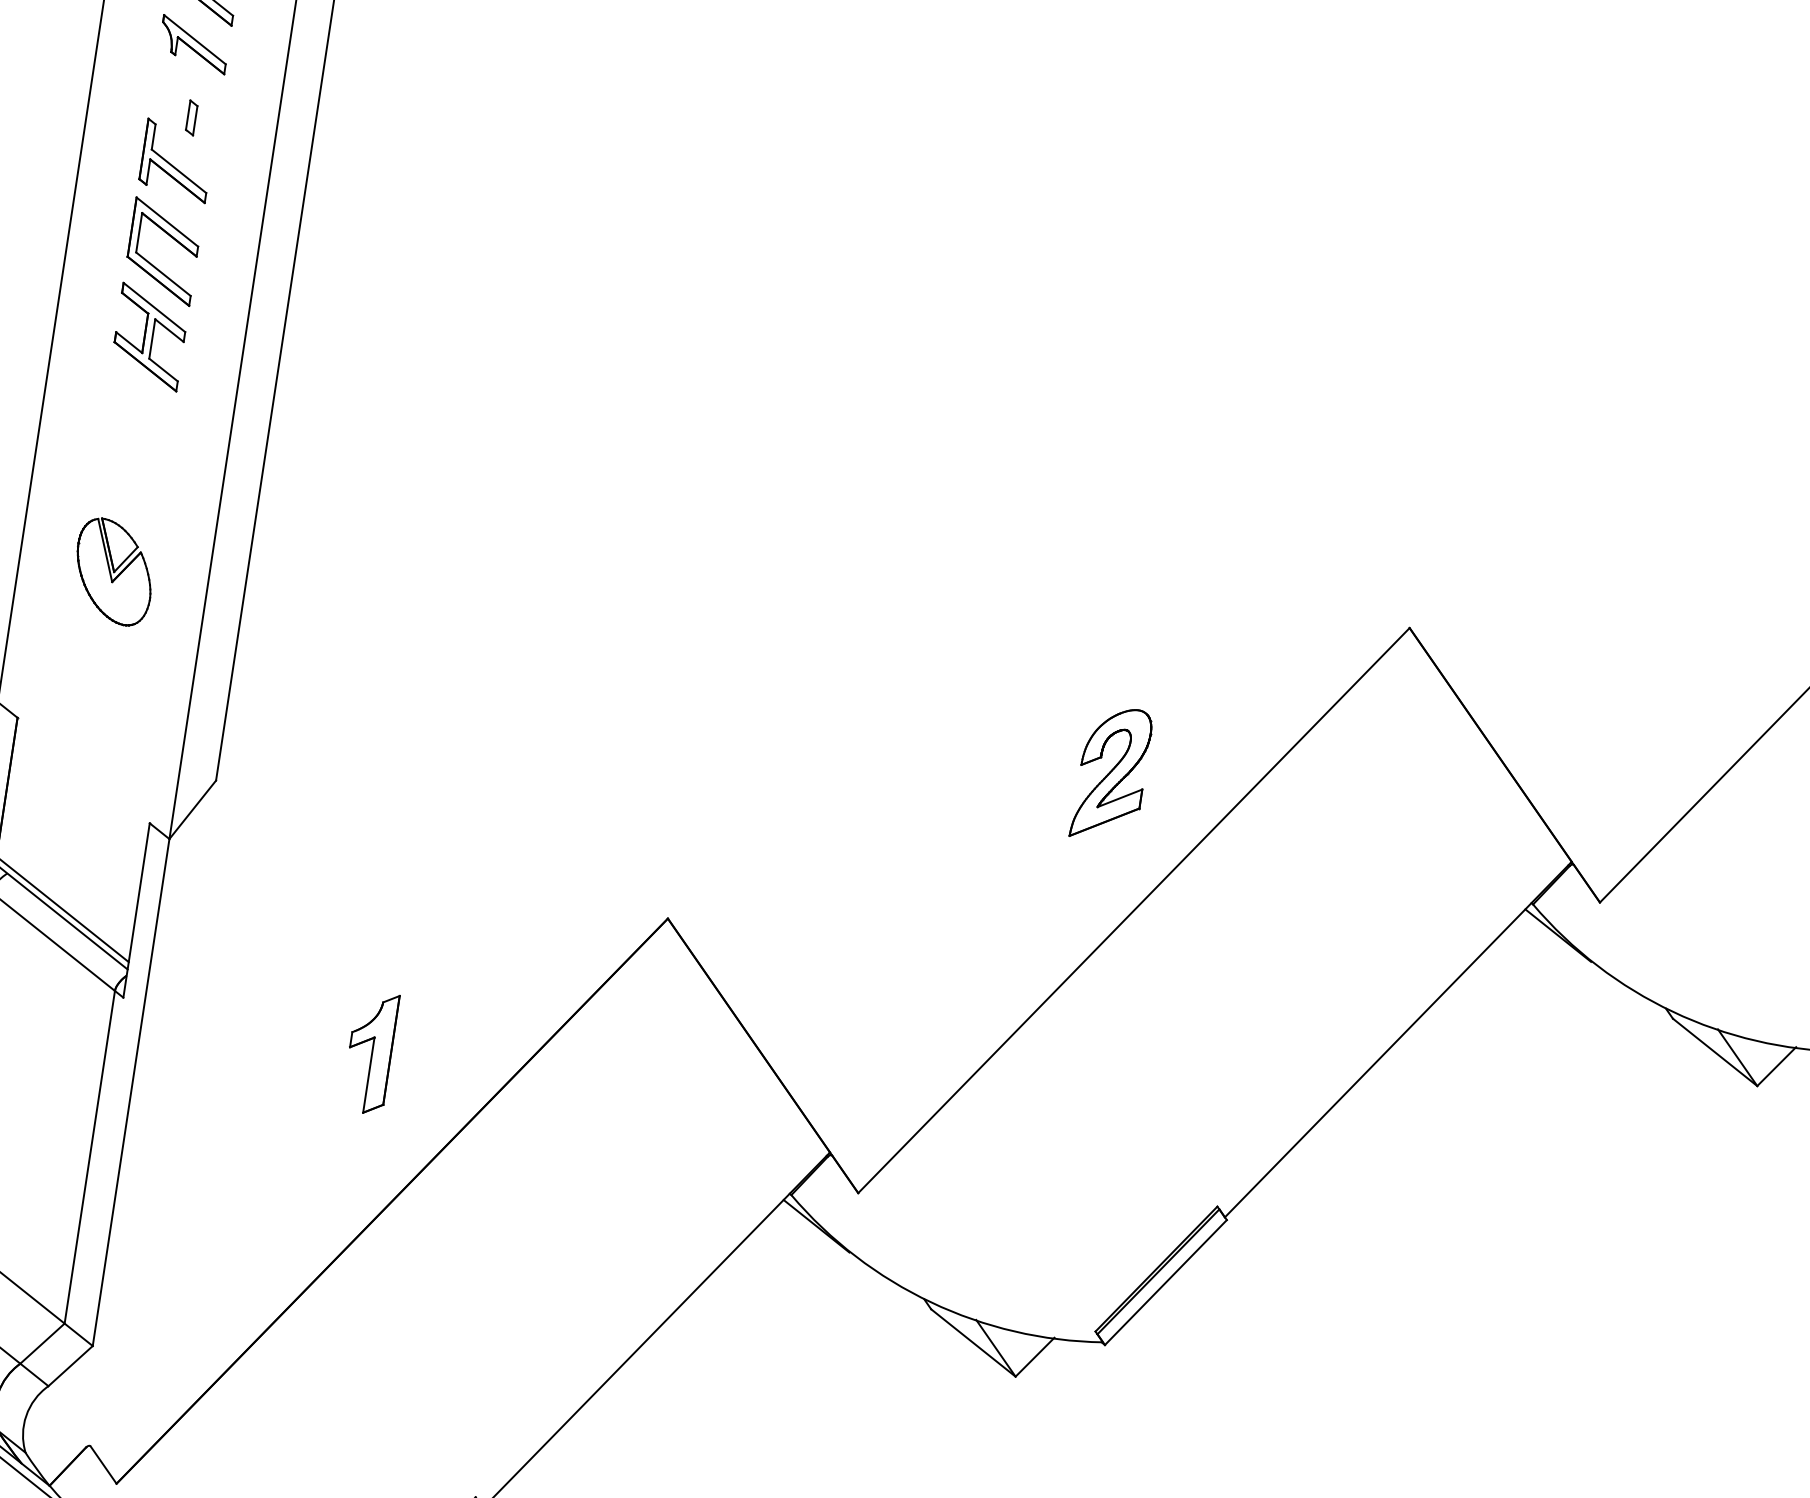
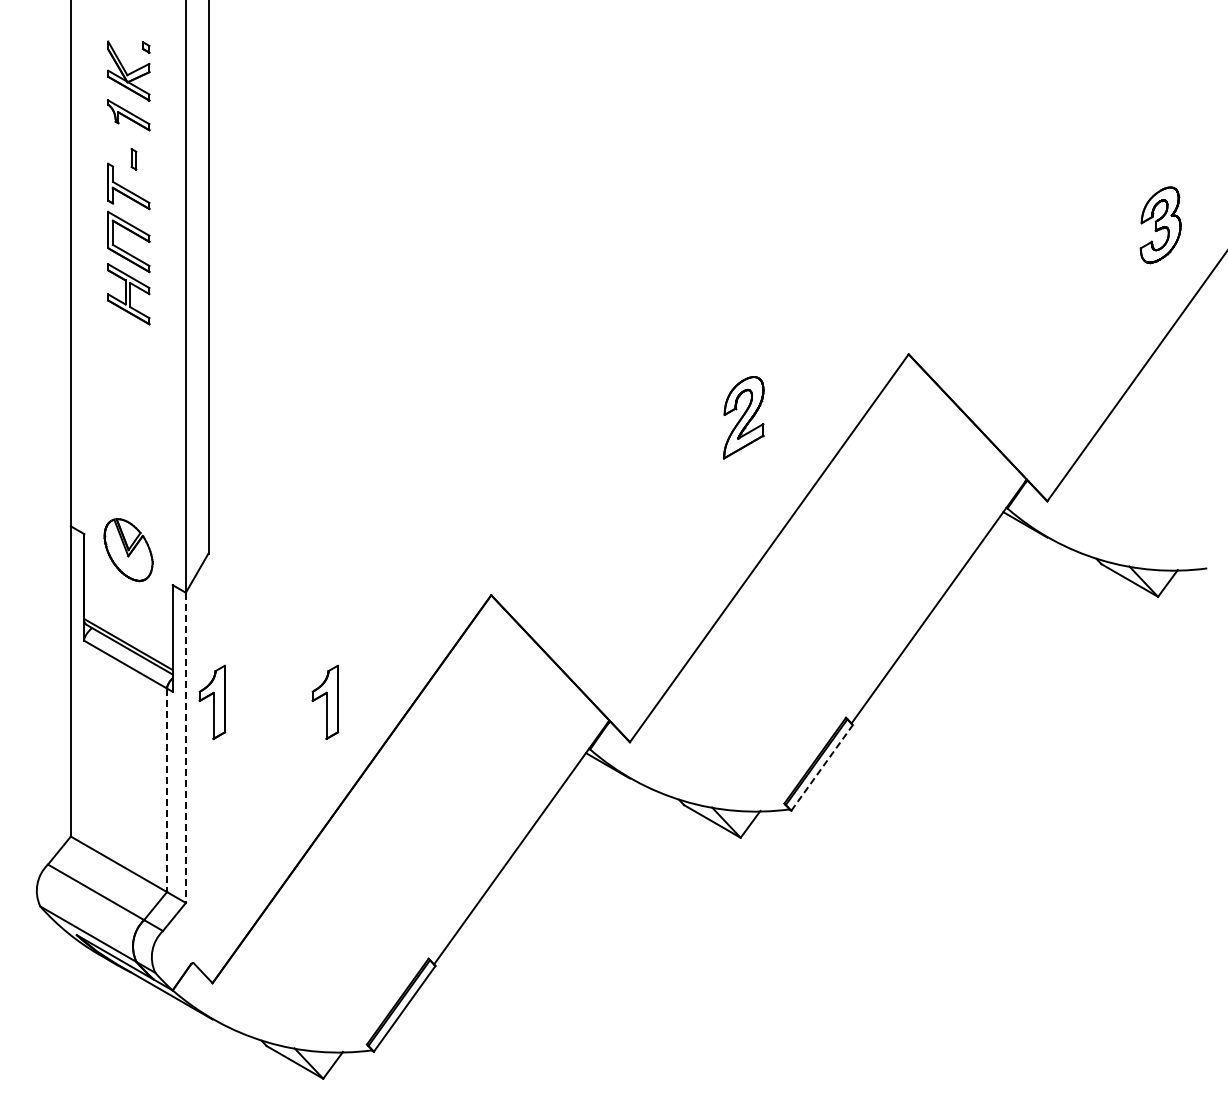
part: (113, 572) -> (128, 550), moved
part: (1111, 773) -> (743, 417), moved
part: (185, 1024) -> (212, 702), added
line: (130, 1093) -> (185, 748), solid -> dashed
line: (90, 1157) -> (167, 790), solid -> dashed
line: (1166, 1281) -> (822, 767), solid -> dashed

